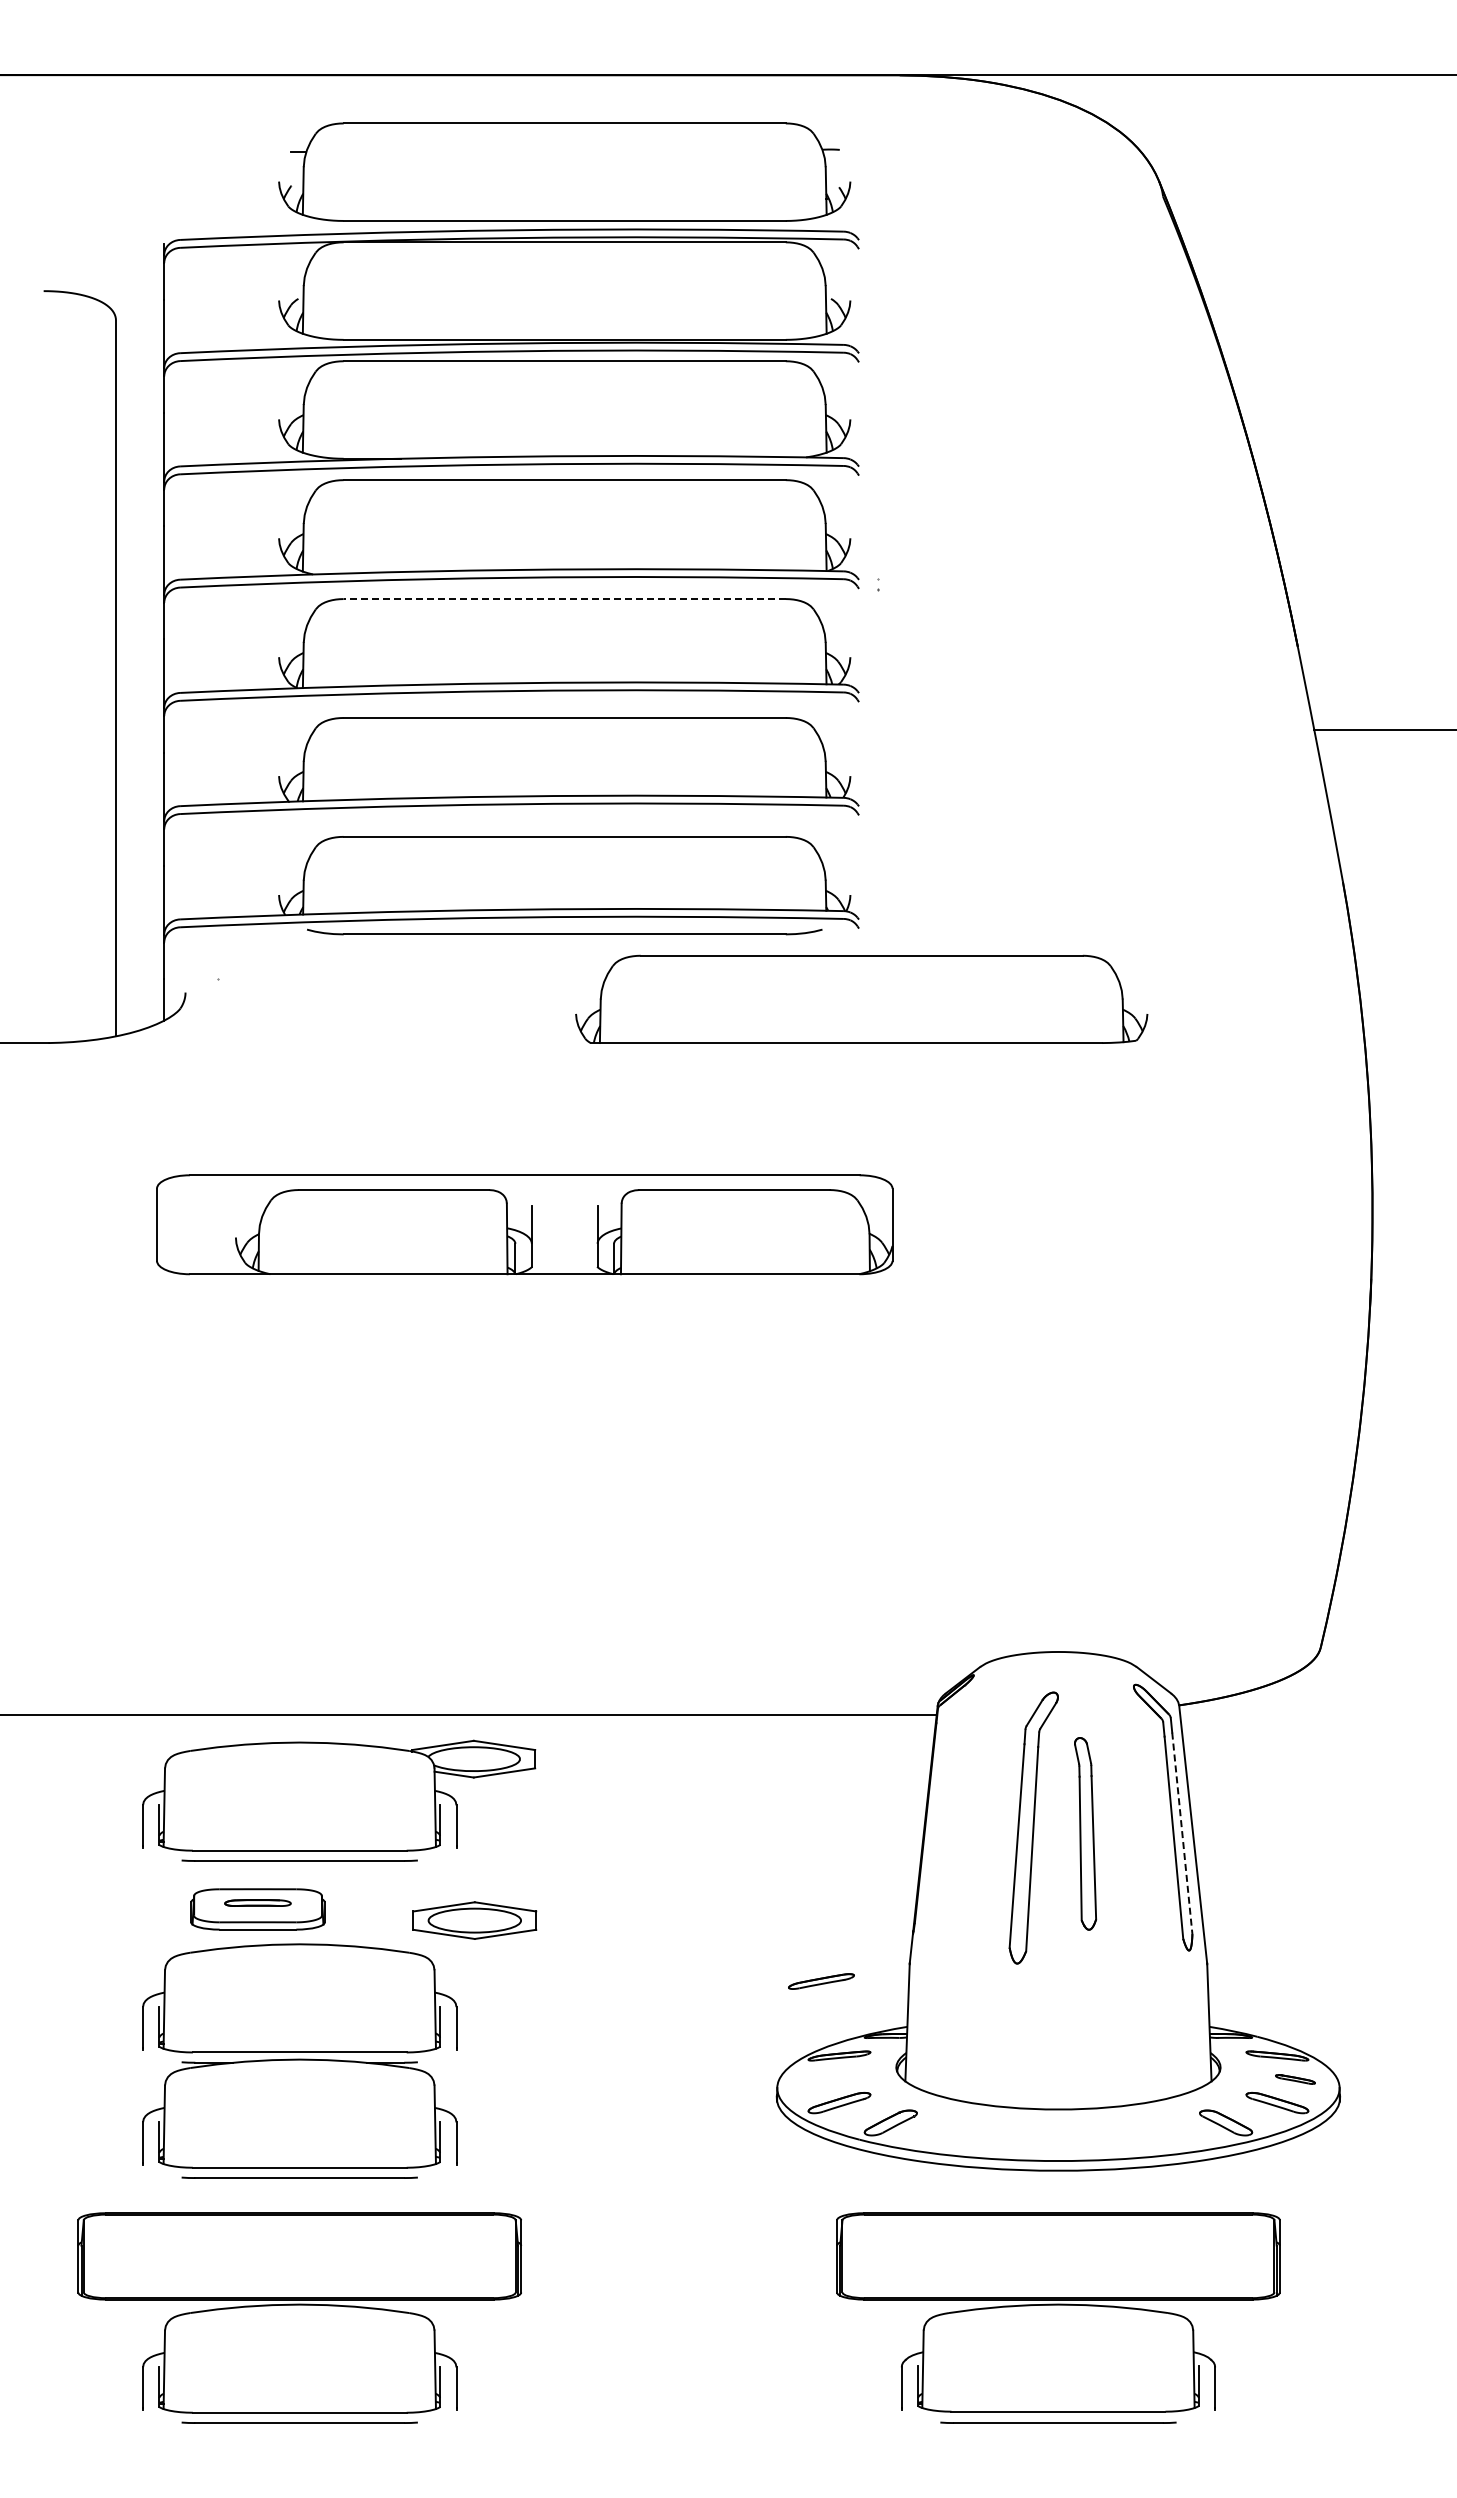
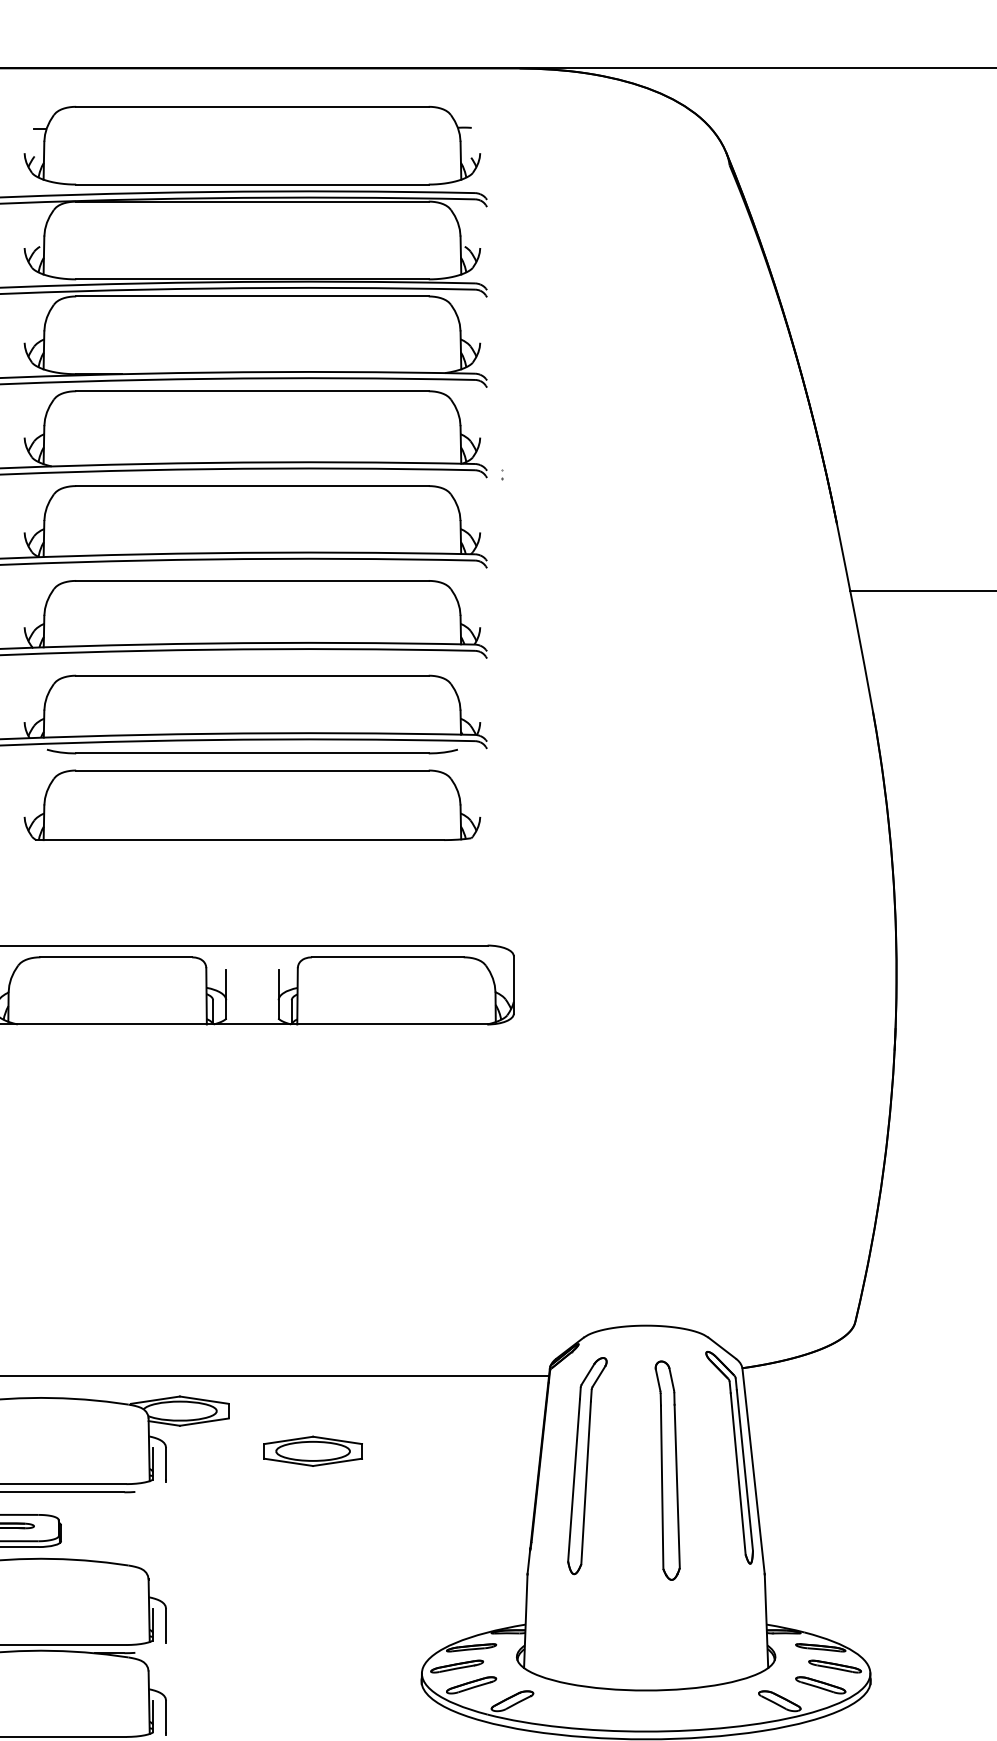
line: (564, 599) -> (252, 486), dashed -> solid
part: (861, 998) -> (252, 804), moved
part: (1033, 1827) -> (587, 1465), moved
part: (1085, 1833) -> (667, 1470), size x1.43
line: (1182, 1833) -> (745, 1470), dashed -> solid
part: (474, 1920) -> (312, 1451), moved
part: (821, 1981) -> (457, 1666), moved
part: (1295, 2079) -> (835, 1666), size x1.67

